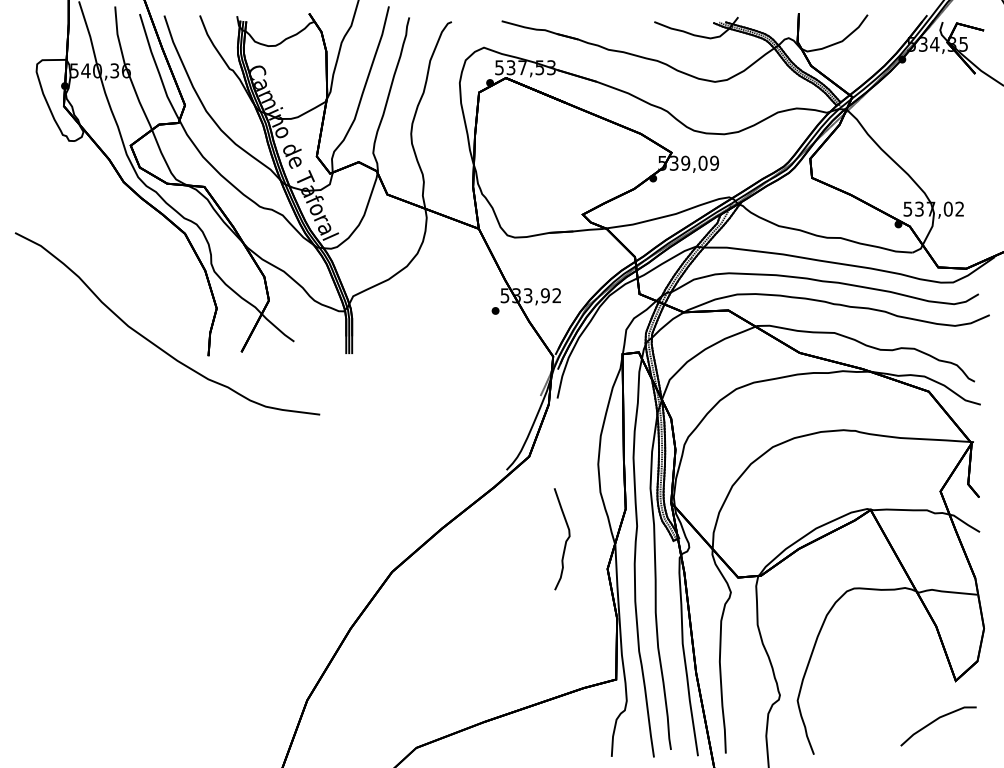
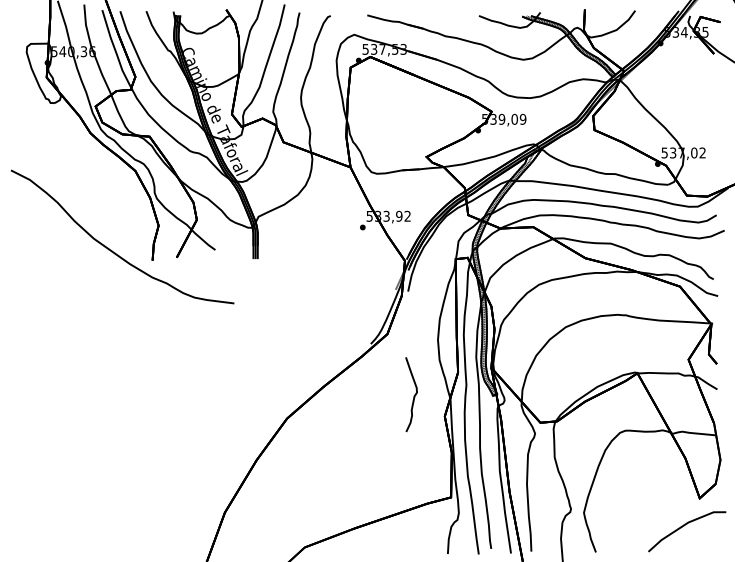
part: (938, 726) -> (687, 531), size x1.4

